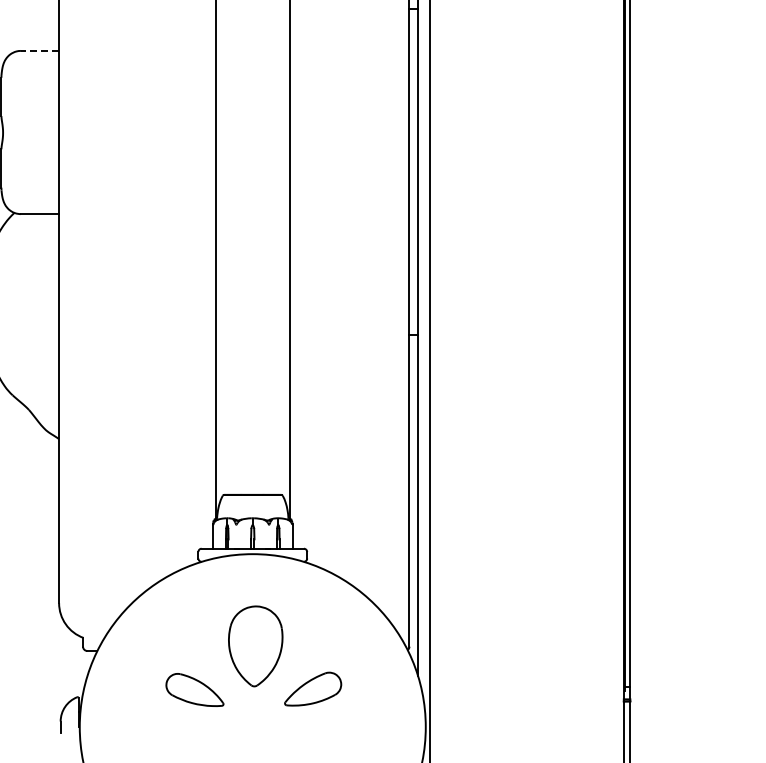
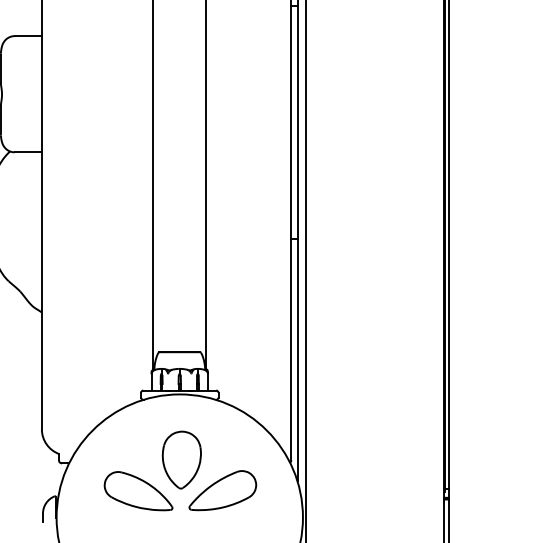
line: (39, 50) -> (27, 35), dashed -> solid
part: (312, 688) -> (222, 490), size x1.67
part: (194, 689) -> (138, 490), size x1.67

